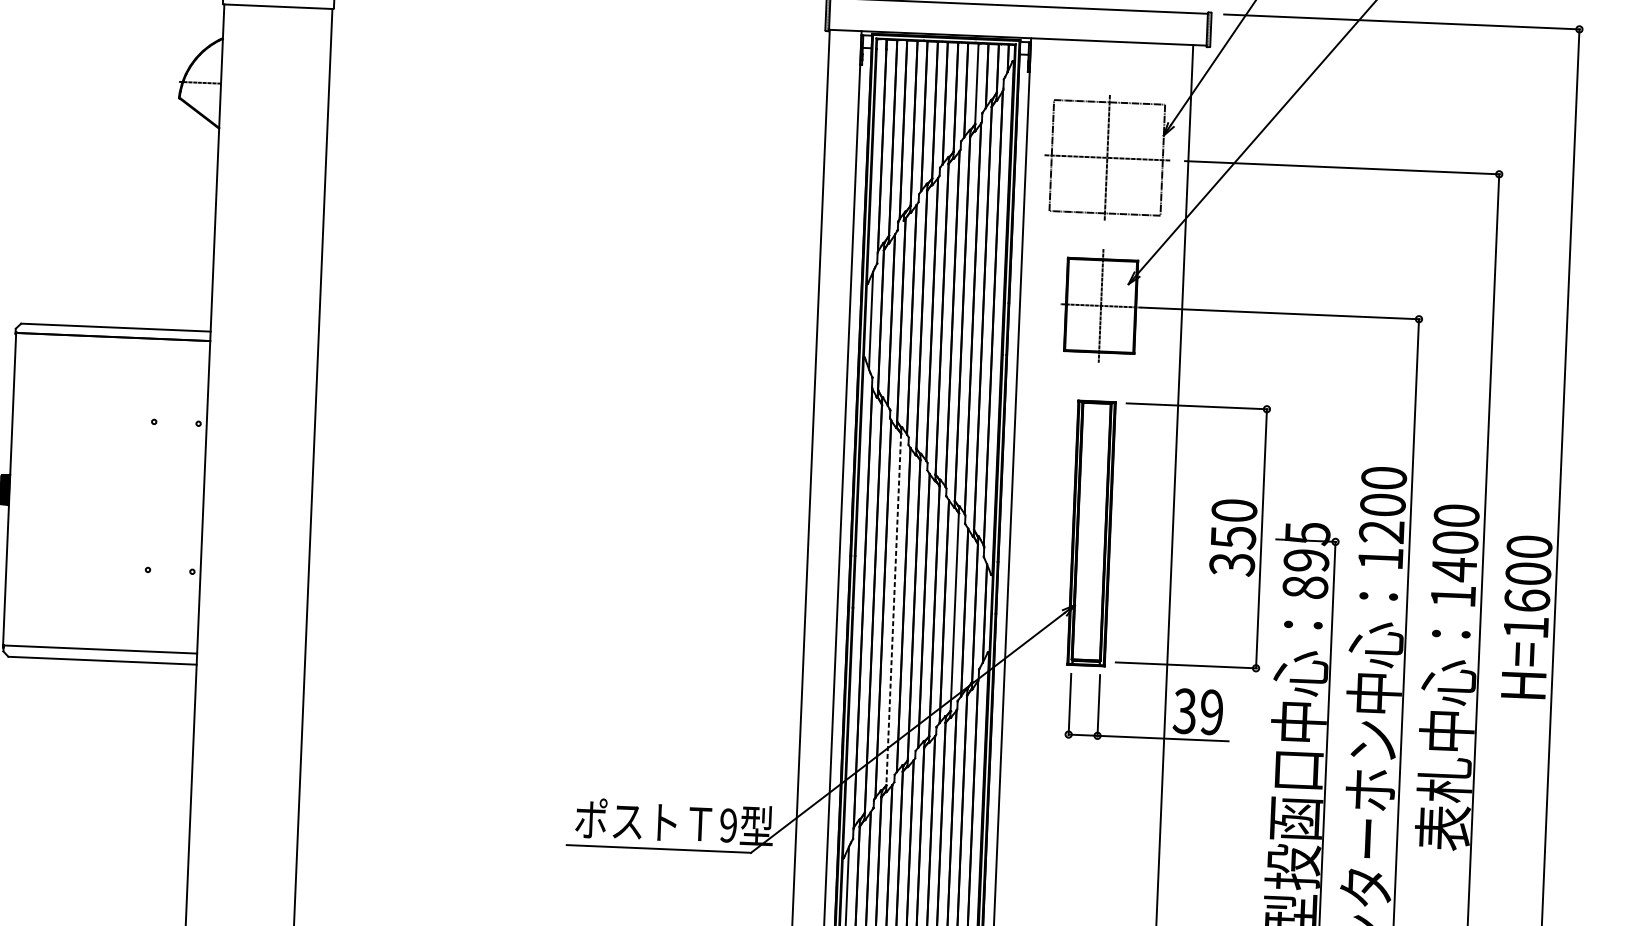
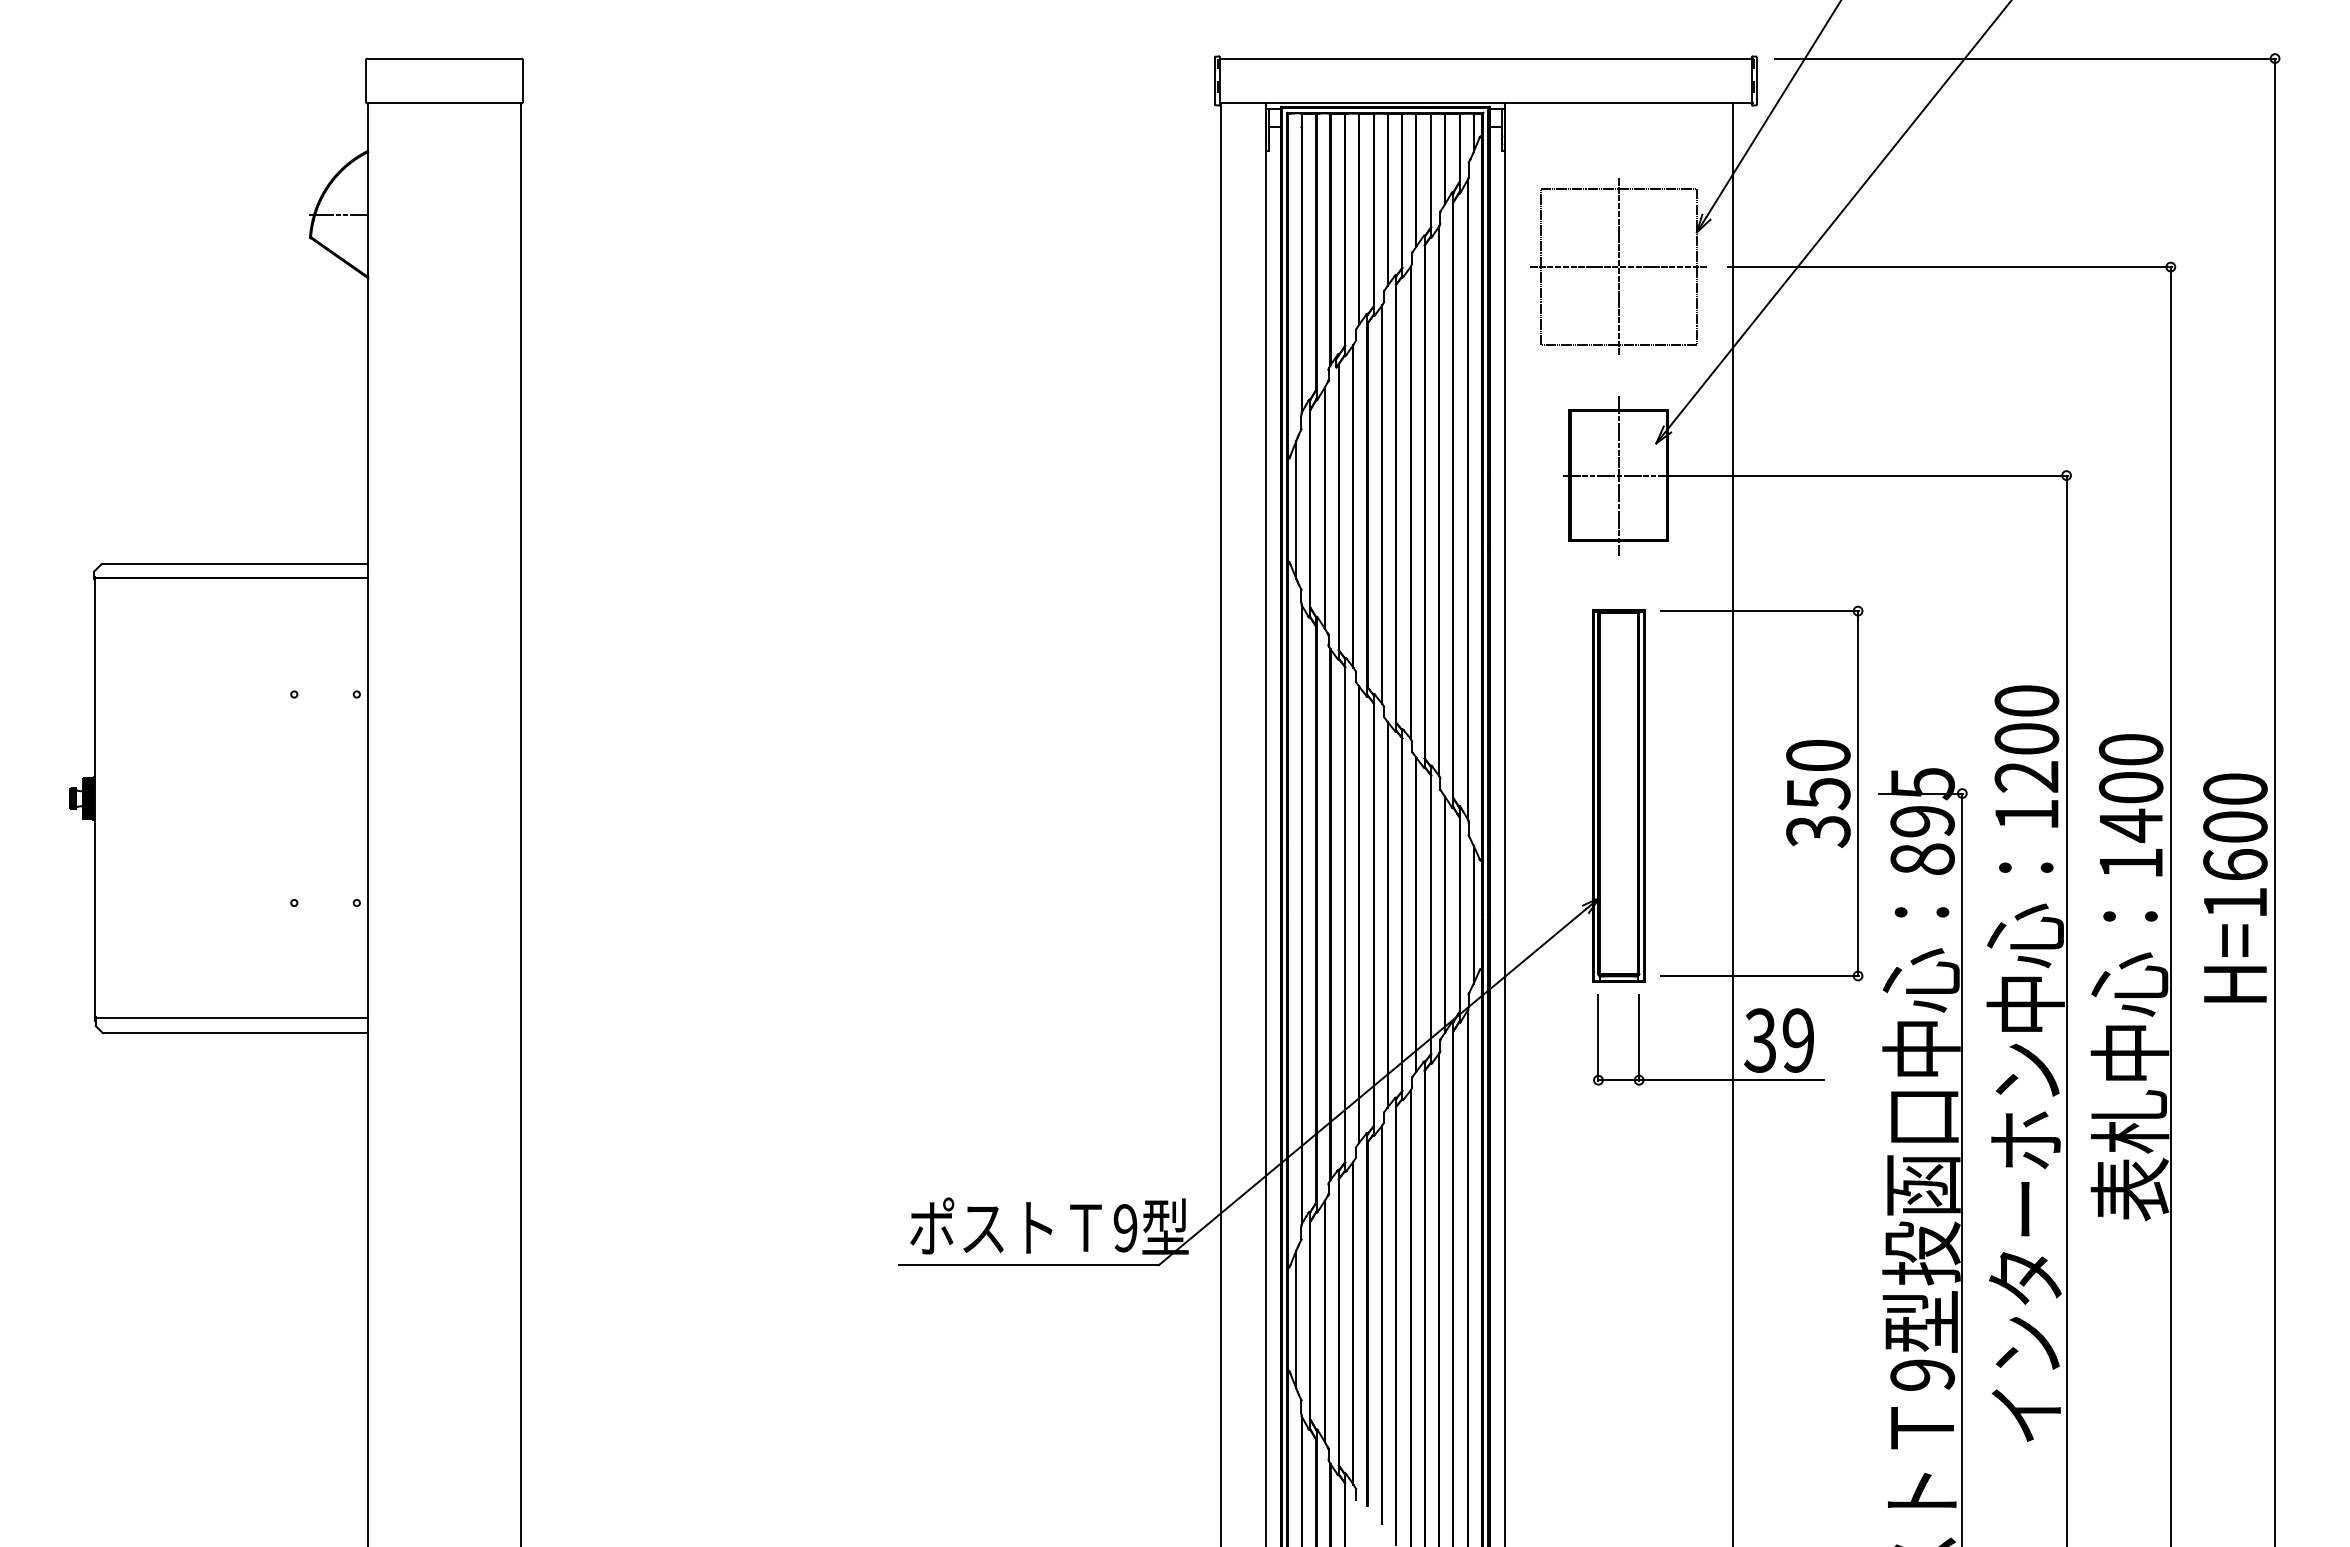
line: (894, 609) -> (1345, 914), dashed -> solid

